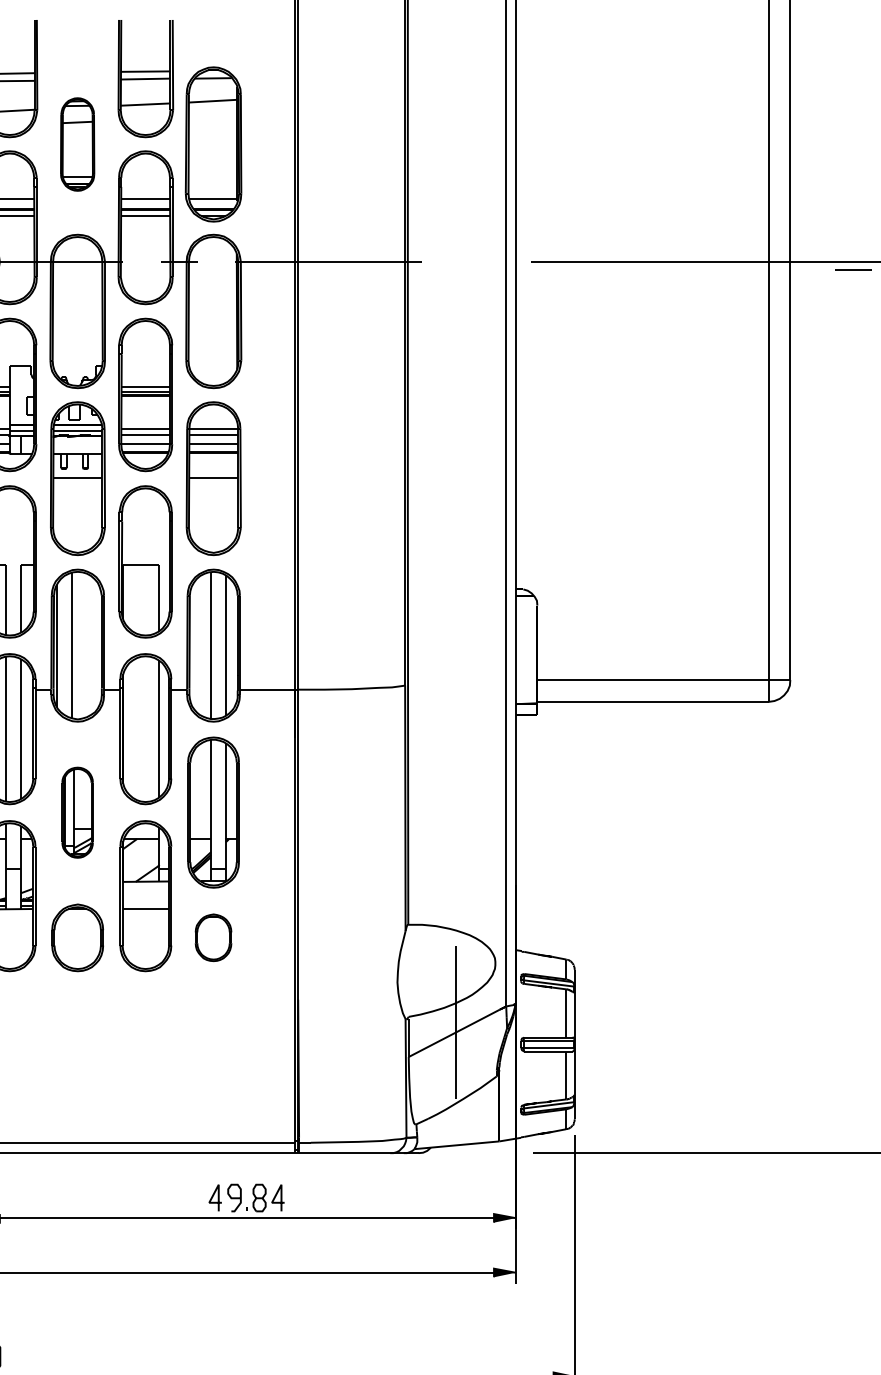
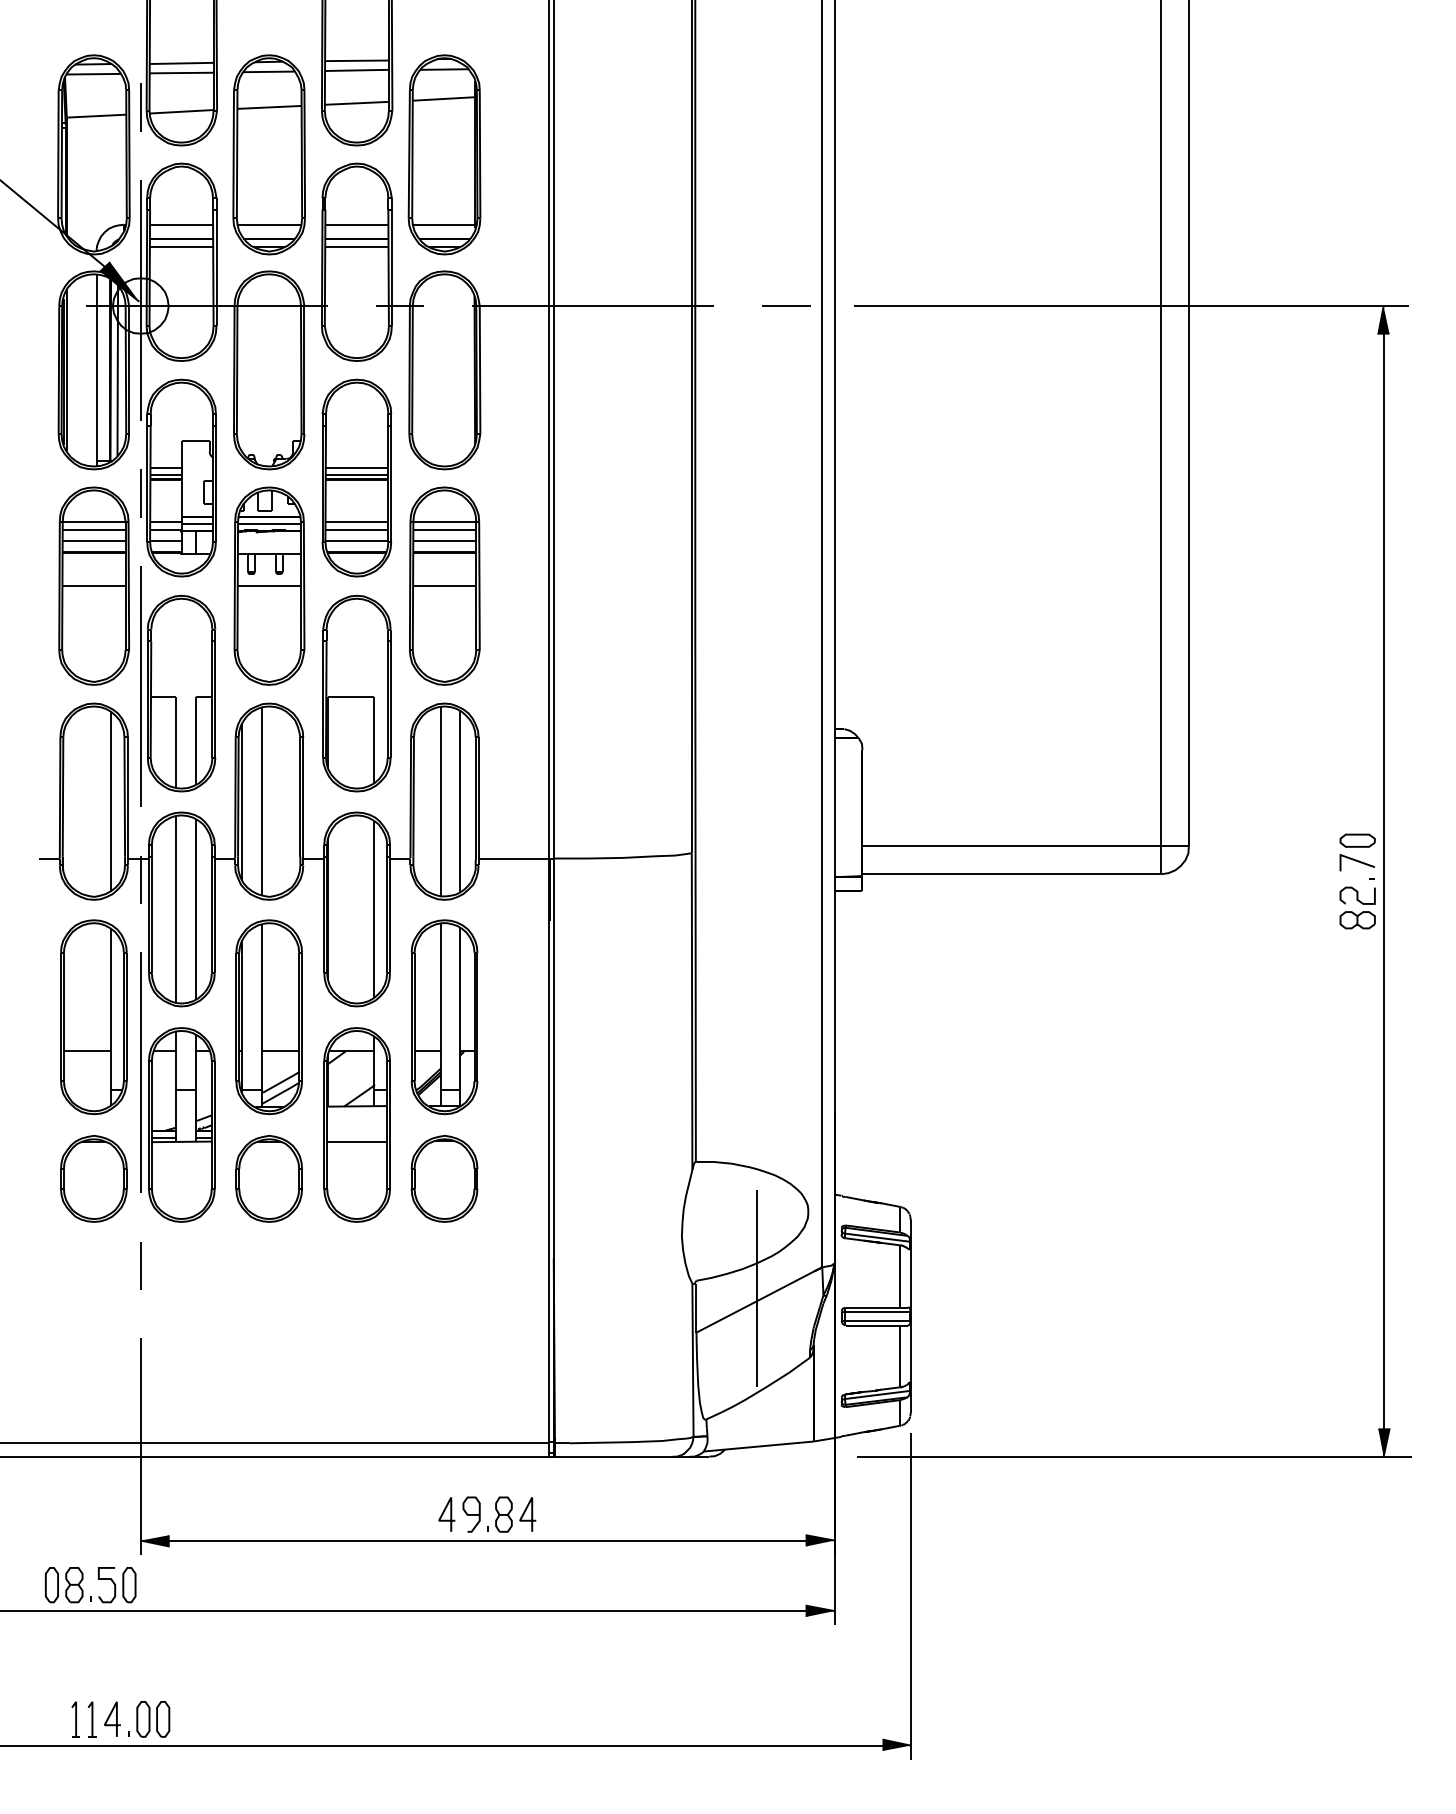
part: (77, 144) -> (268, 154), size x1.67
line: (853, 268) -> (786, 305), moved
part: (77, 812) -> (268, 1017), size x1.67
part: (213, 937) -> (444, 1178), size x1.43

